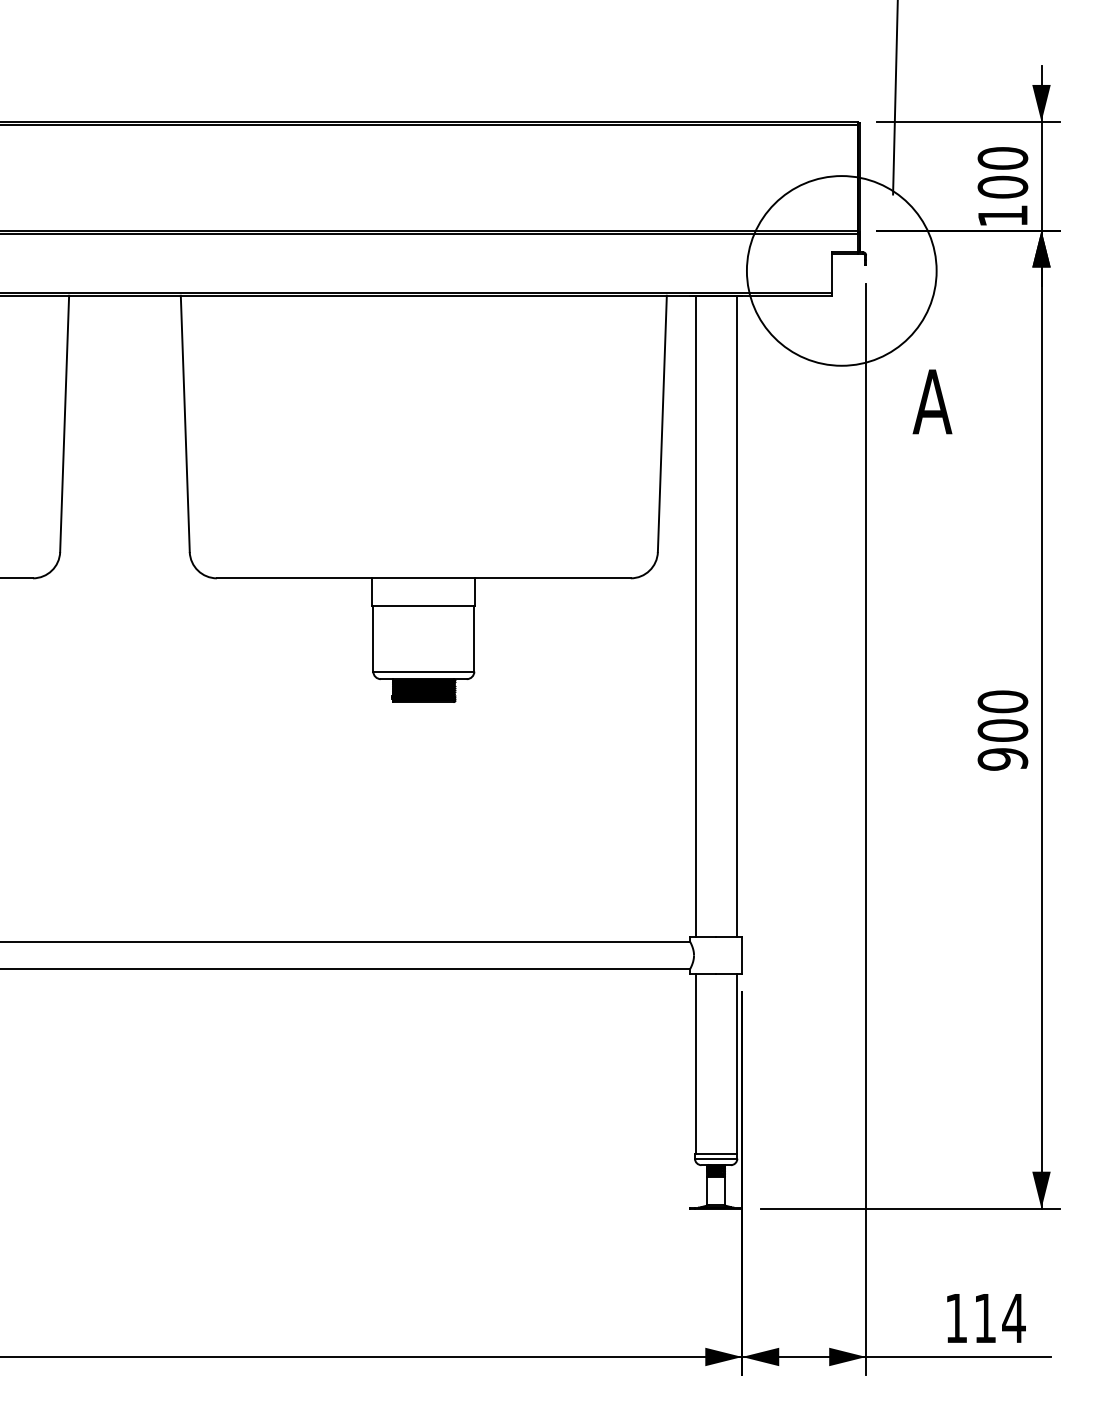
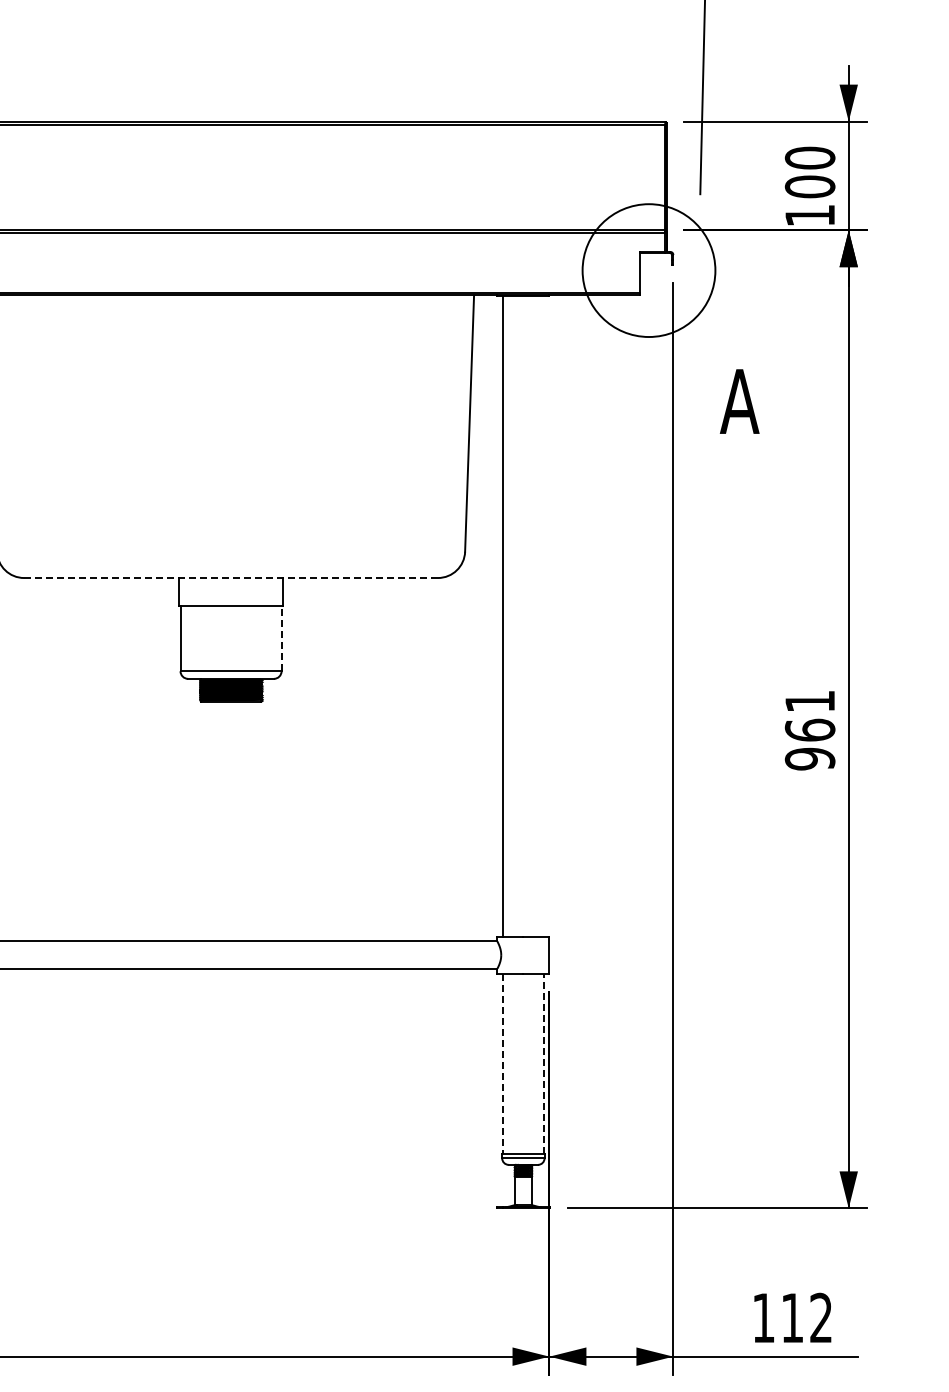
circle: (841, 270) -> (648, 270), size x0.7
line: (423, 578) -> (230, 578), solid -> dashed
line: (736, 616) -> (543, 616), removed
line: (474, 638) -> (281, 638), solid -> dashed
text: (1002, 715) -> (809, 715), 900 -> 961
line: (736, 1063) -> (543, 1063), solid -> dashed
line: (695, 1064) -> (502, 1064), solid -> dashed
text: (1013, 1317) -> (820, 1317), 114 -> 112

